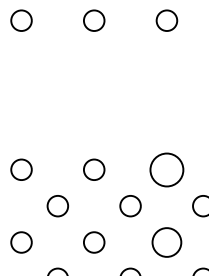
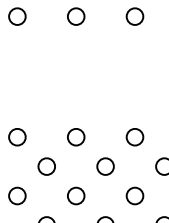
circle: (166, 169) -> (134, 136), size x0.62
circle: (166, 242) -> (134, 196), size x0.71

